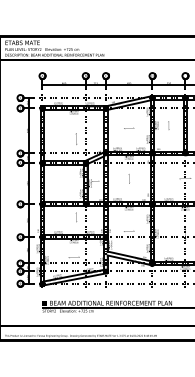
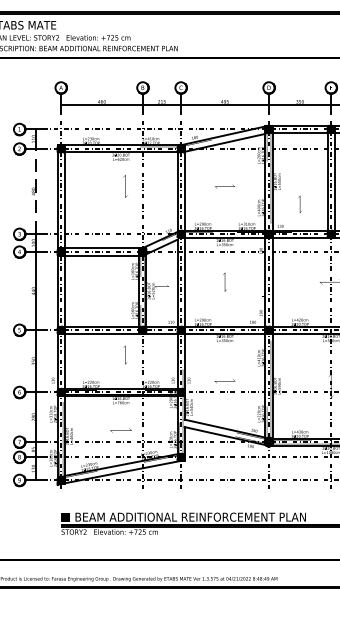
line: (168, 125) -> (299, 204), moved
line: (29, 130) -> (36, 190), solid -> dashed
line: (76, 138) -> (125, 185), moved

